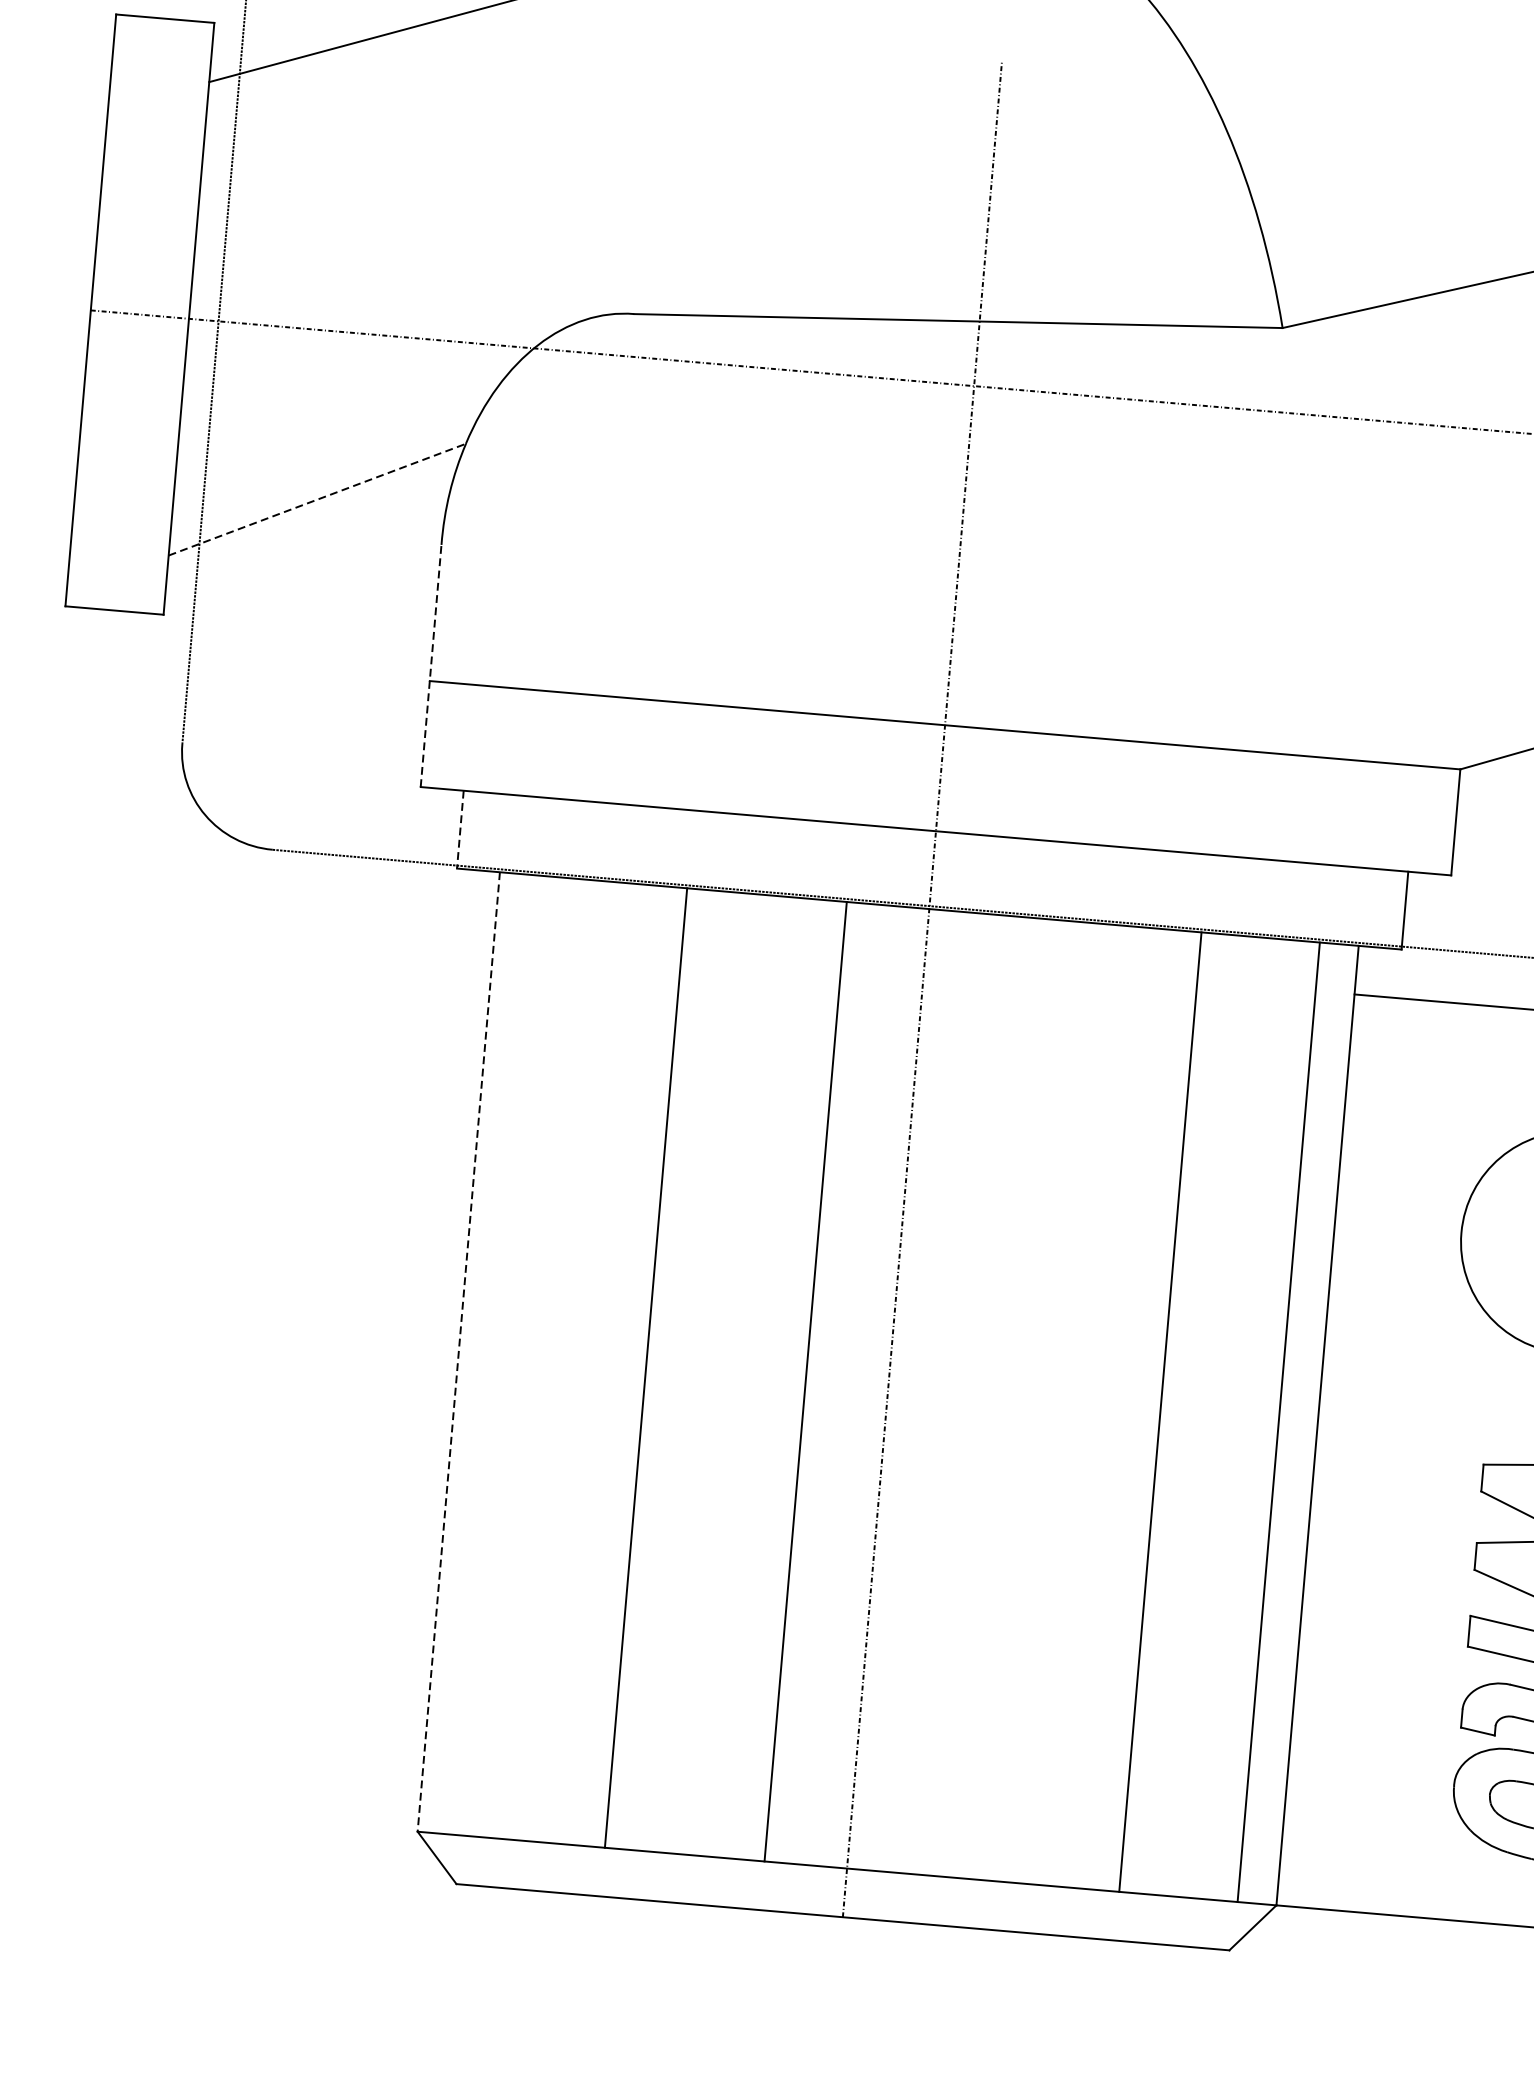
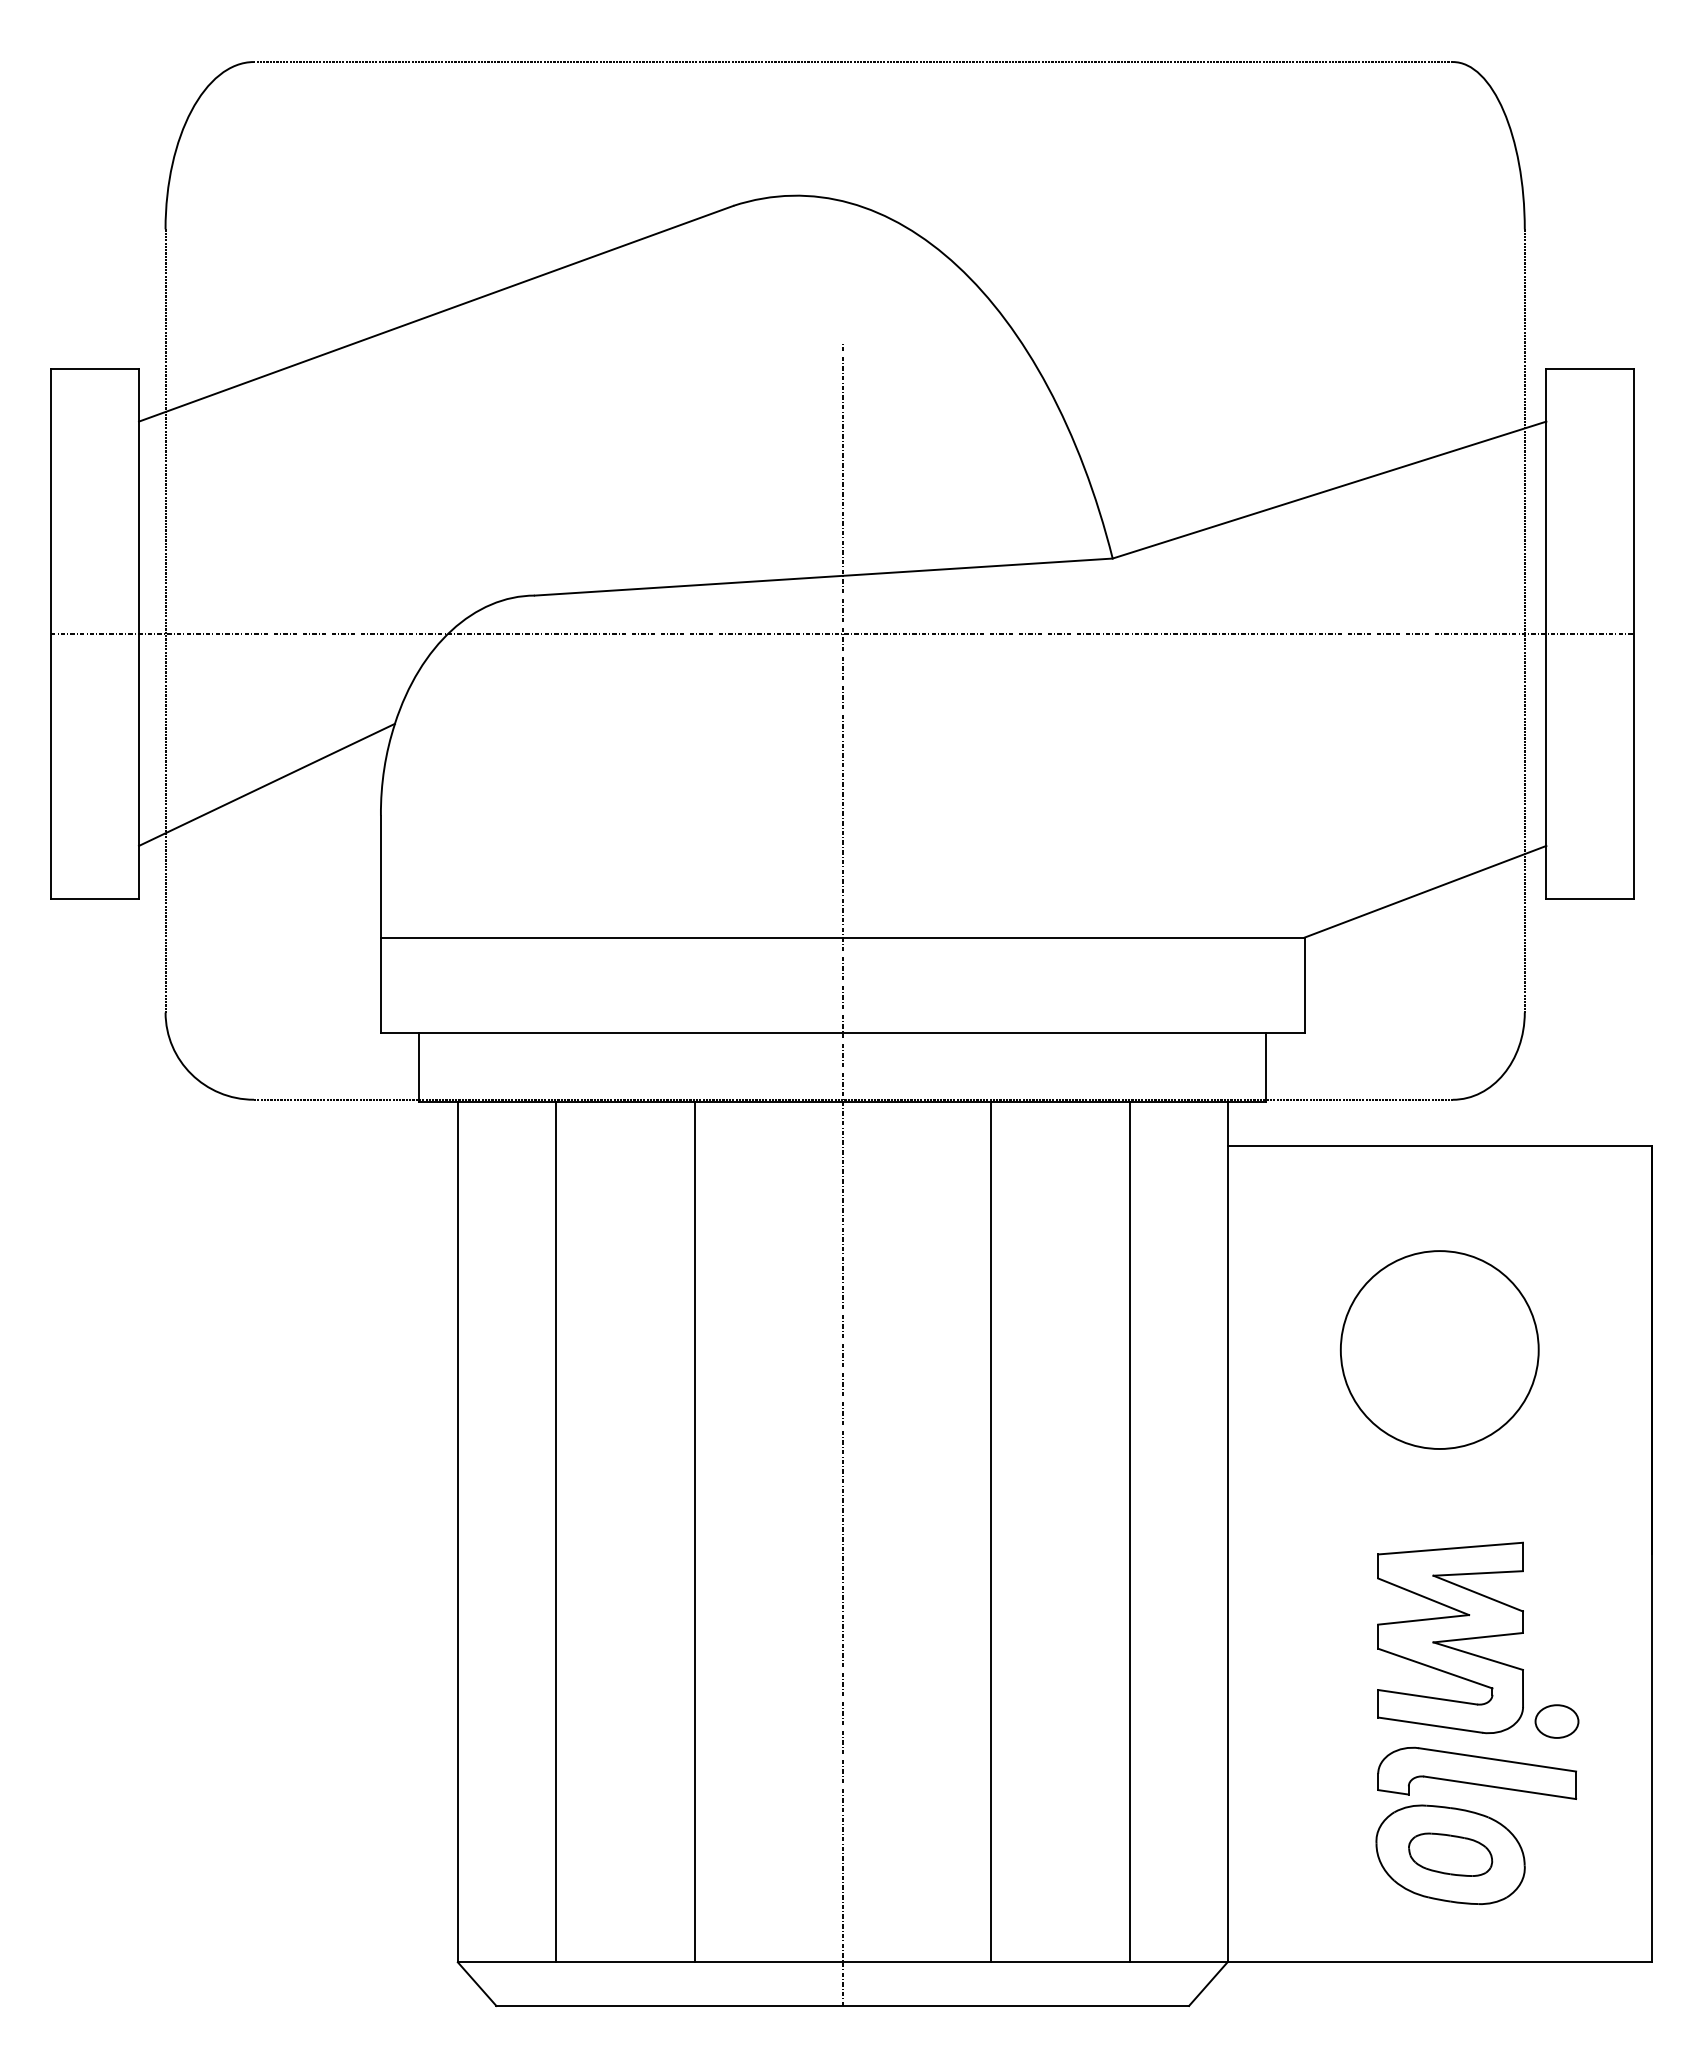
line: (317, 499) -> (267, 784), dashed -> solid
line: (430, 665) -> (380, 923), dashed -> solid
line: (460, 829) -> (419, 1067), dashed -> solid
line: (458, 1352) -> (457, 1532), dashed -> solid
line: (645, 1368) -> (555, 1532), moved
line: (805, 1381) -> (694, 1532), moved
line: (1160, 1412) -> (990, 1532), moved
line: (1278, 1422) -> (1129, 1532), moved

